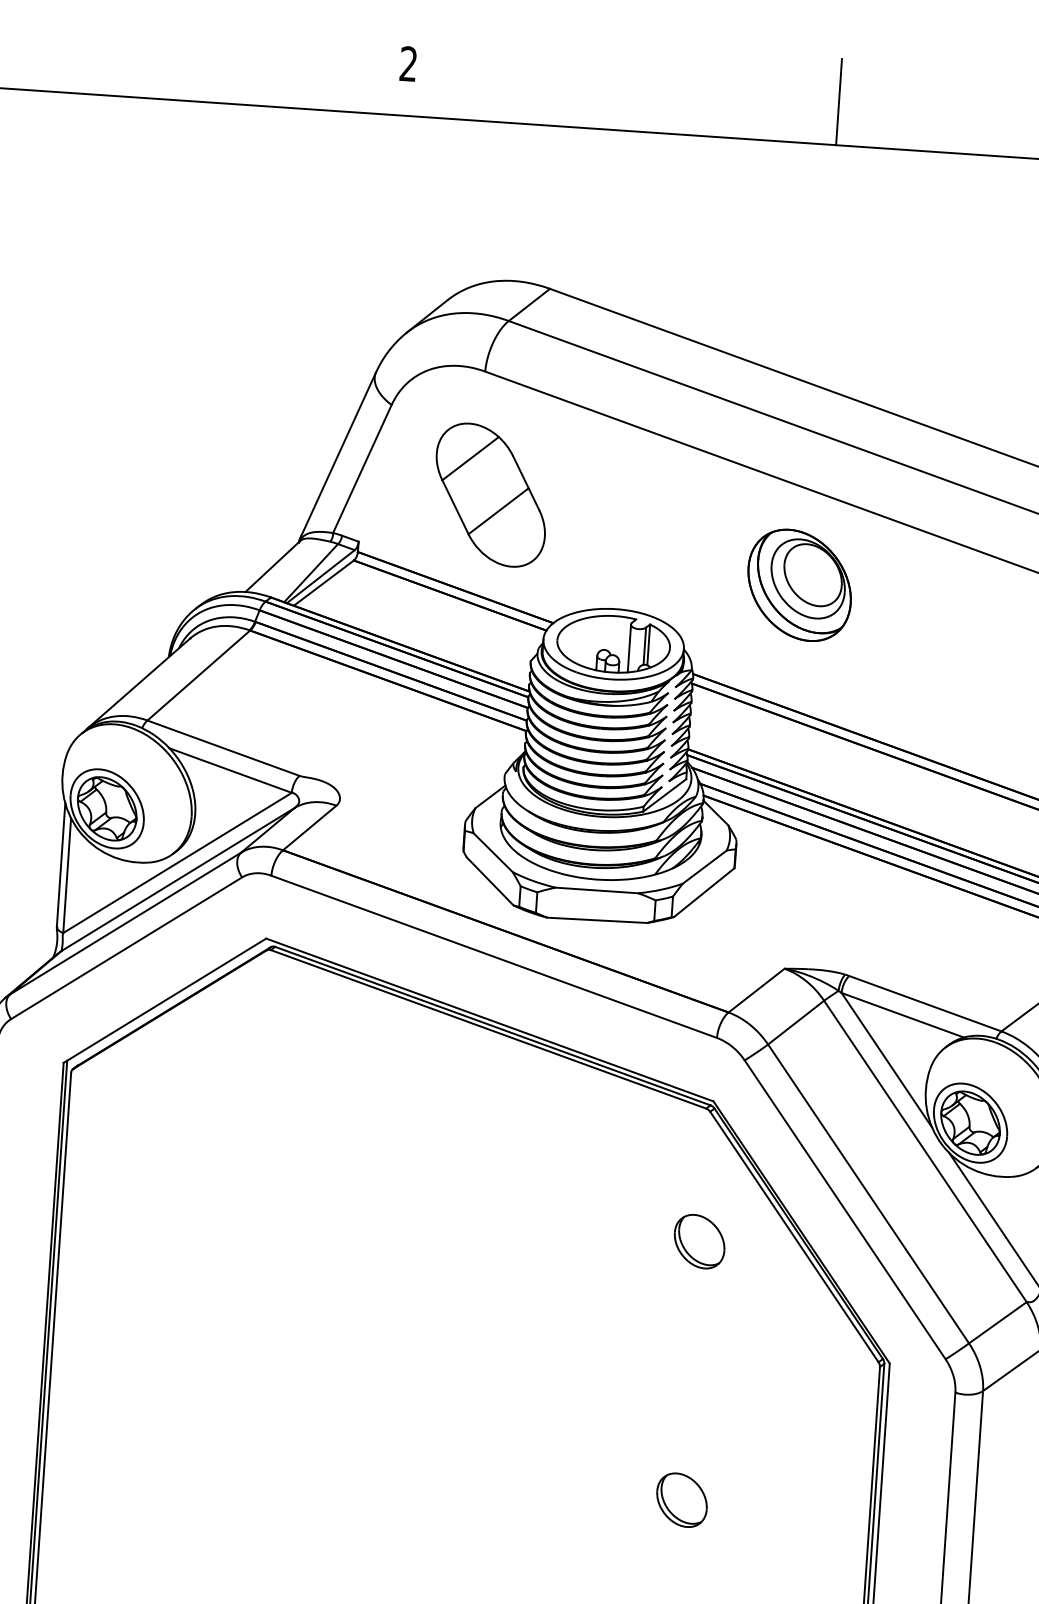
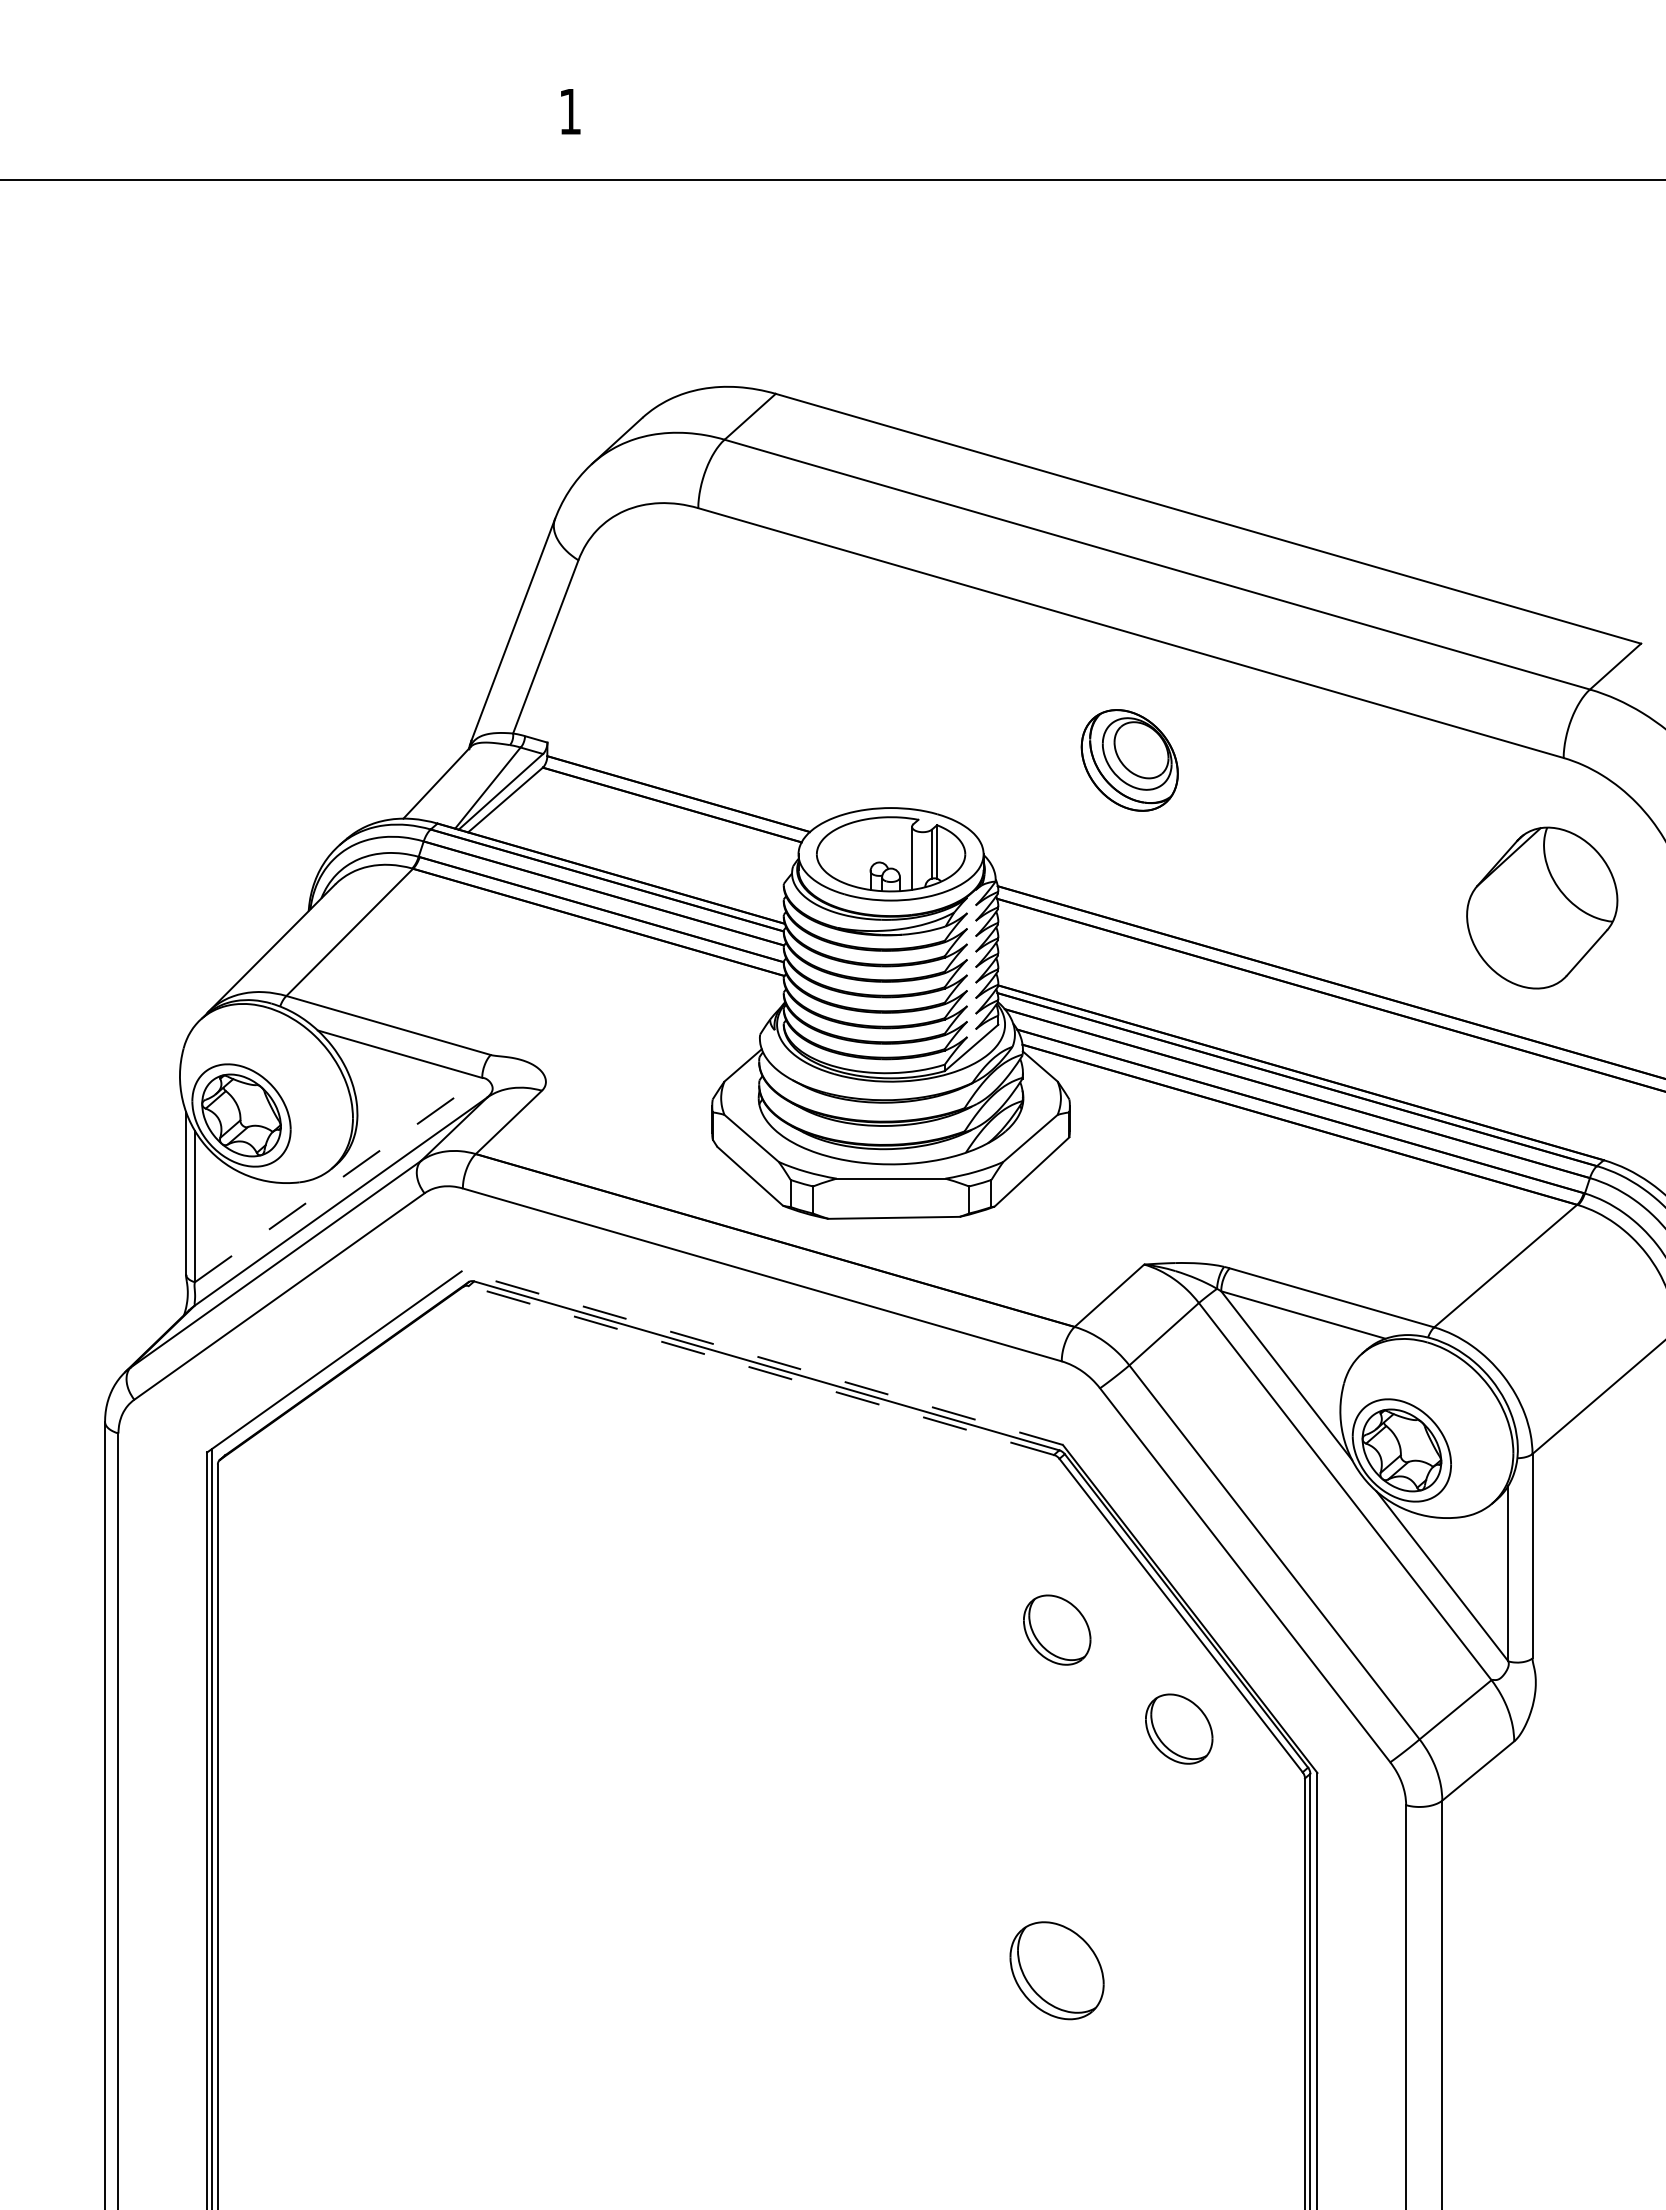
text: (408, 63) -> (569, 111), 2 -> 1
line: (839, 101) -> (1138, 122), removed
part: (490, 494) -> (716, 669), removed
part: (799, 585) -> (1129, 760), size x0.7
line: (178, 862) -> (339, 1179), solid -> dashed
line: (490, 1020) -> (762, 1358), solid -> dashed
line: (488, 1029) -> (761, 1370), solid -> dashed
part: (787, 1322) -> (1179, 1728), added
part: (682, 1500) -> (1057, 1970), size x1.4

